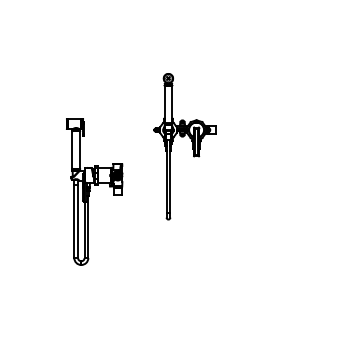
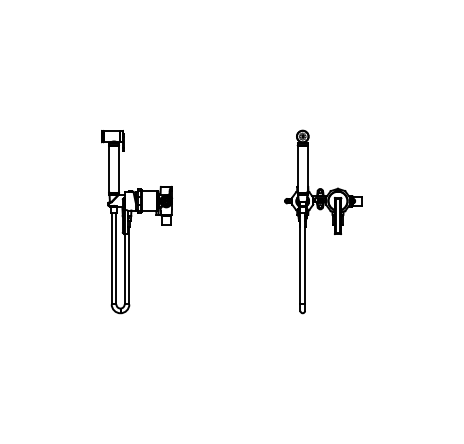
part: (192, 146) -> (332, 221), moved

